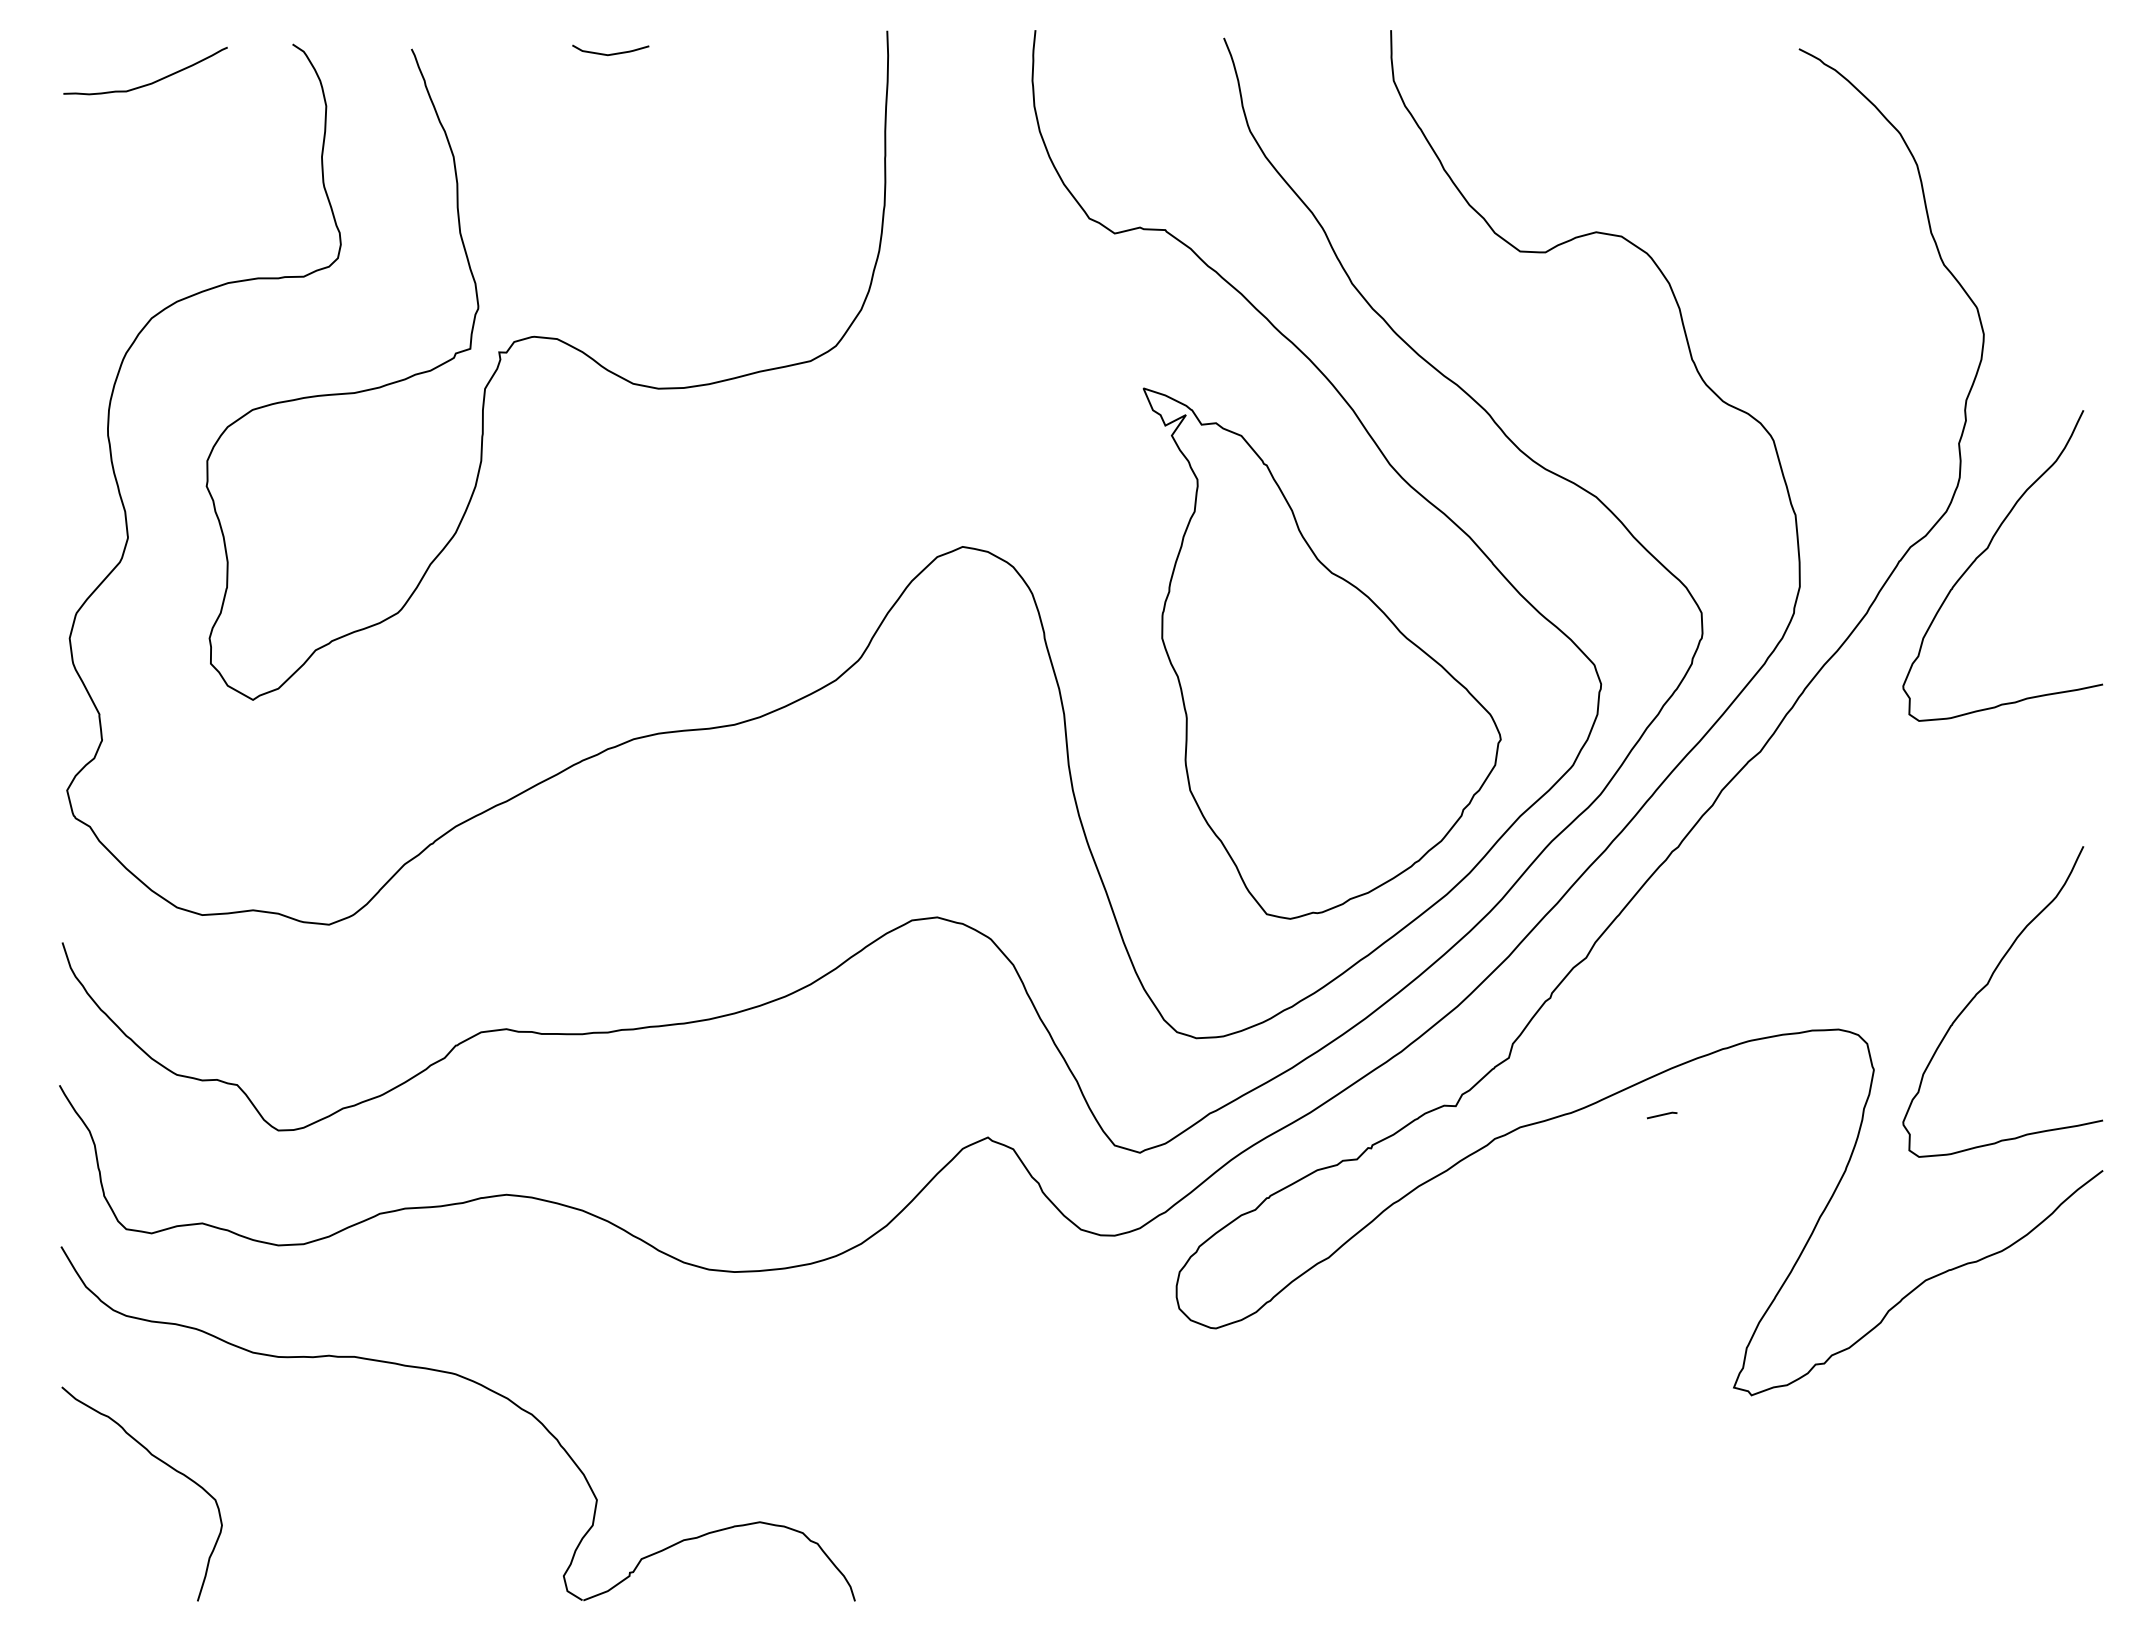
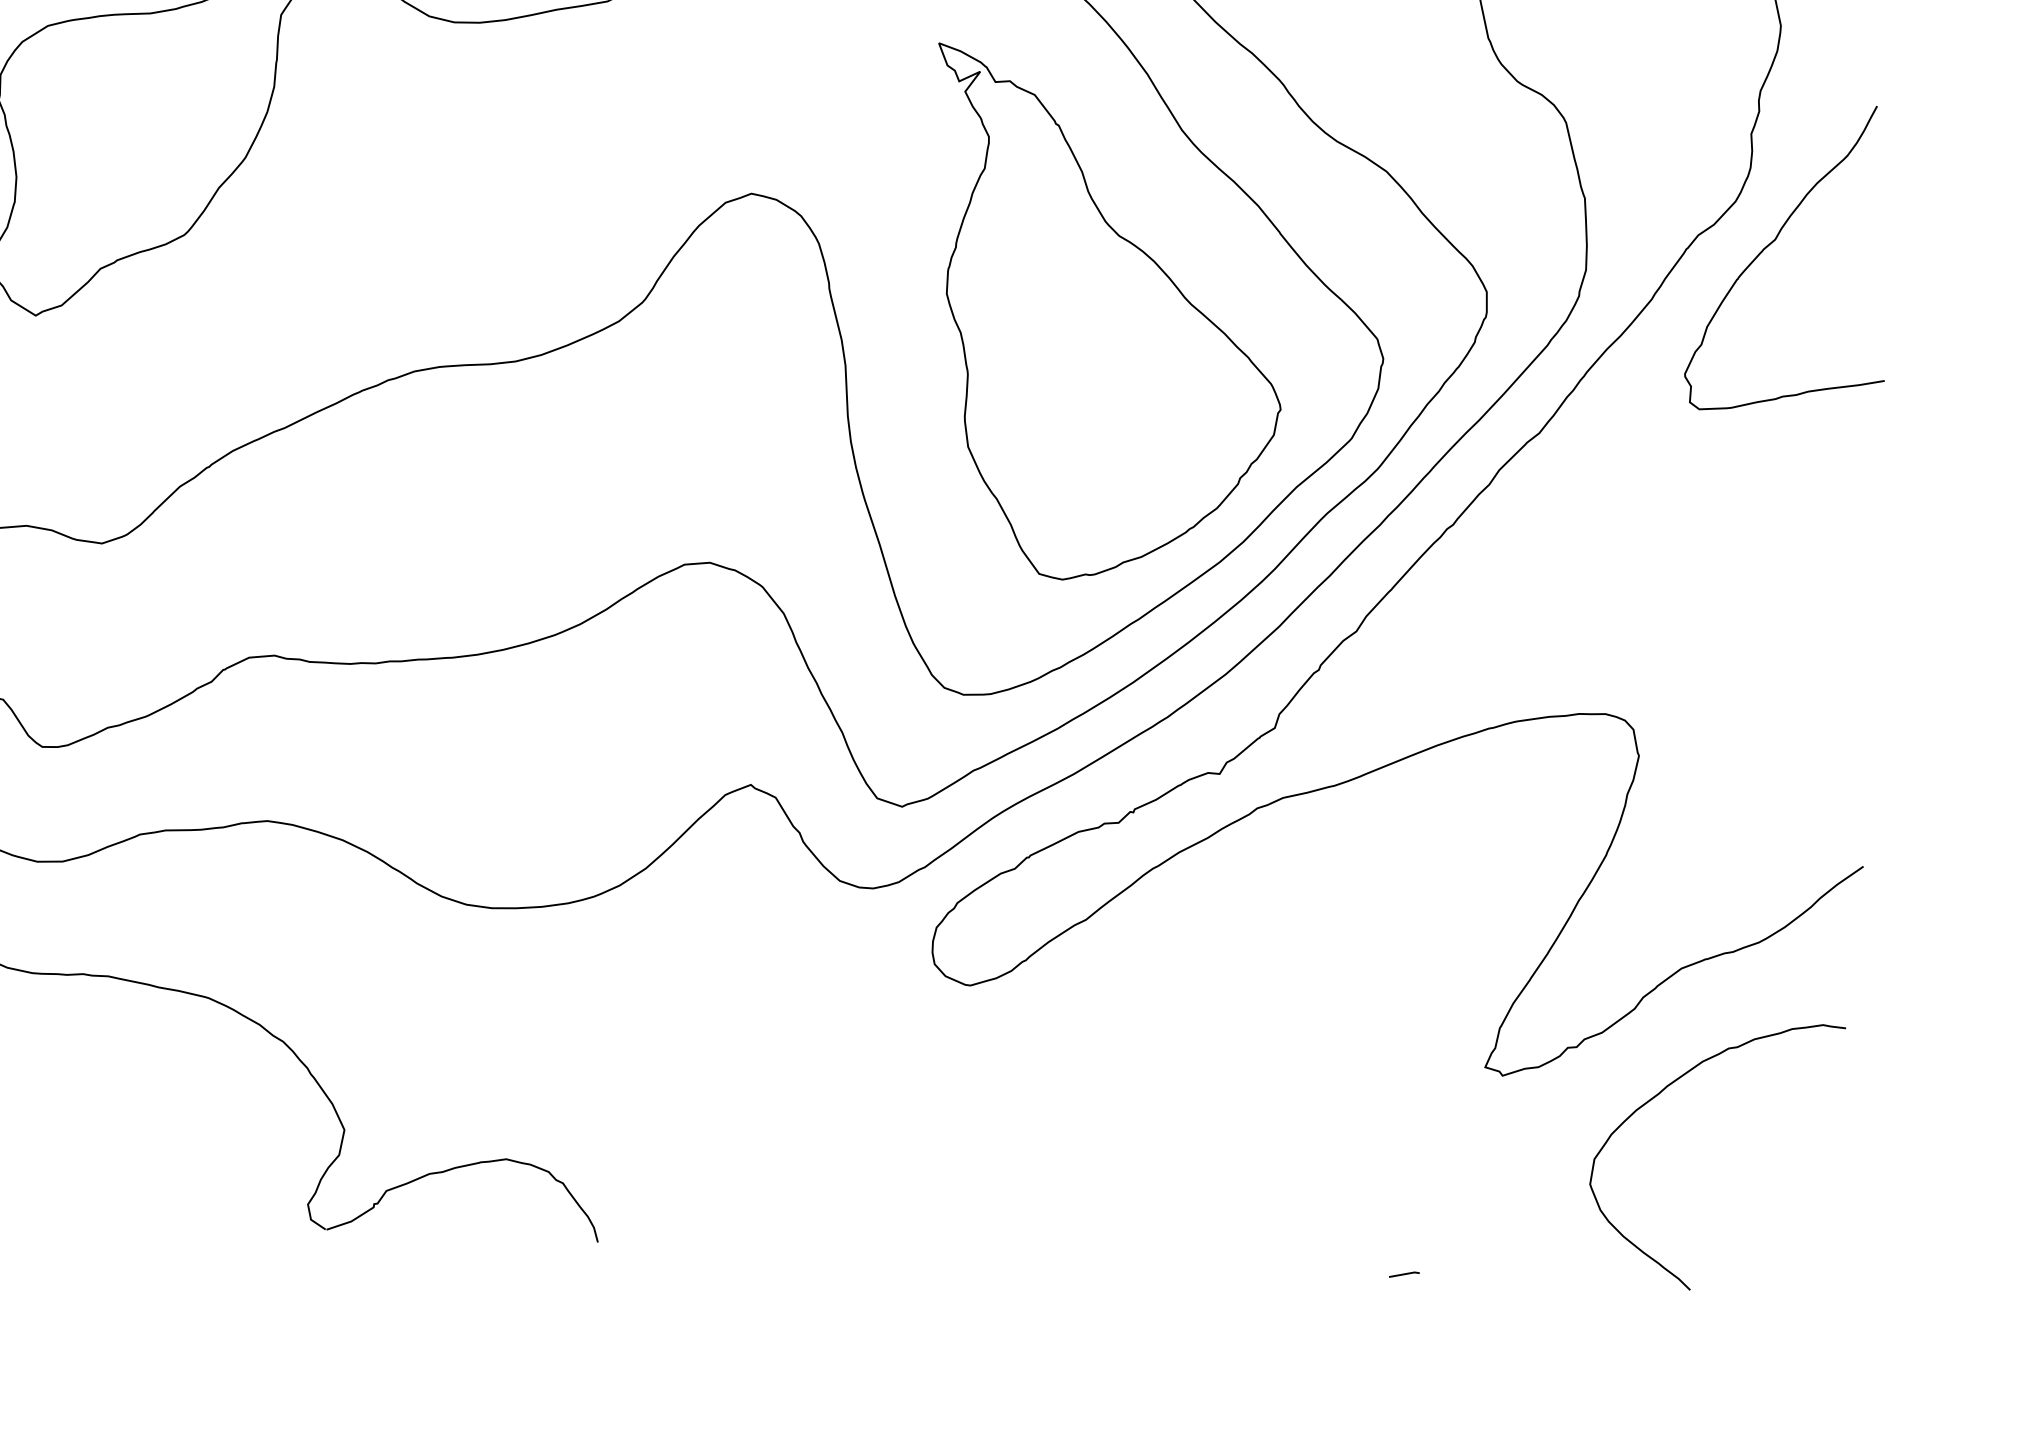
curve: (1987, 985) -> (1756, 676), removed
line: (1661, 1115) -> (1403, 1274), moved
curve: (1914, 1402) -> (1665, 1090), added

